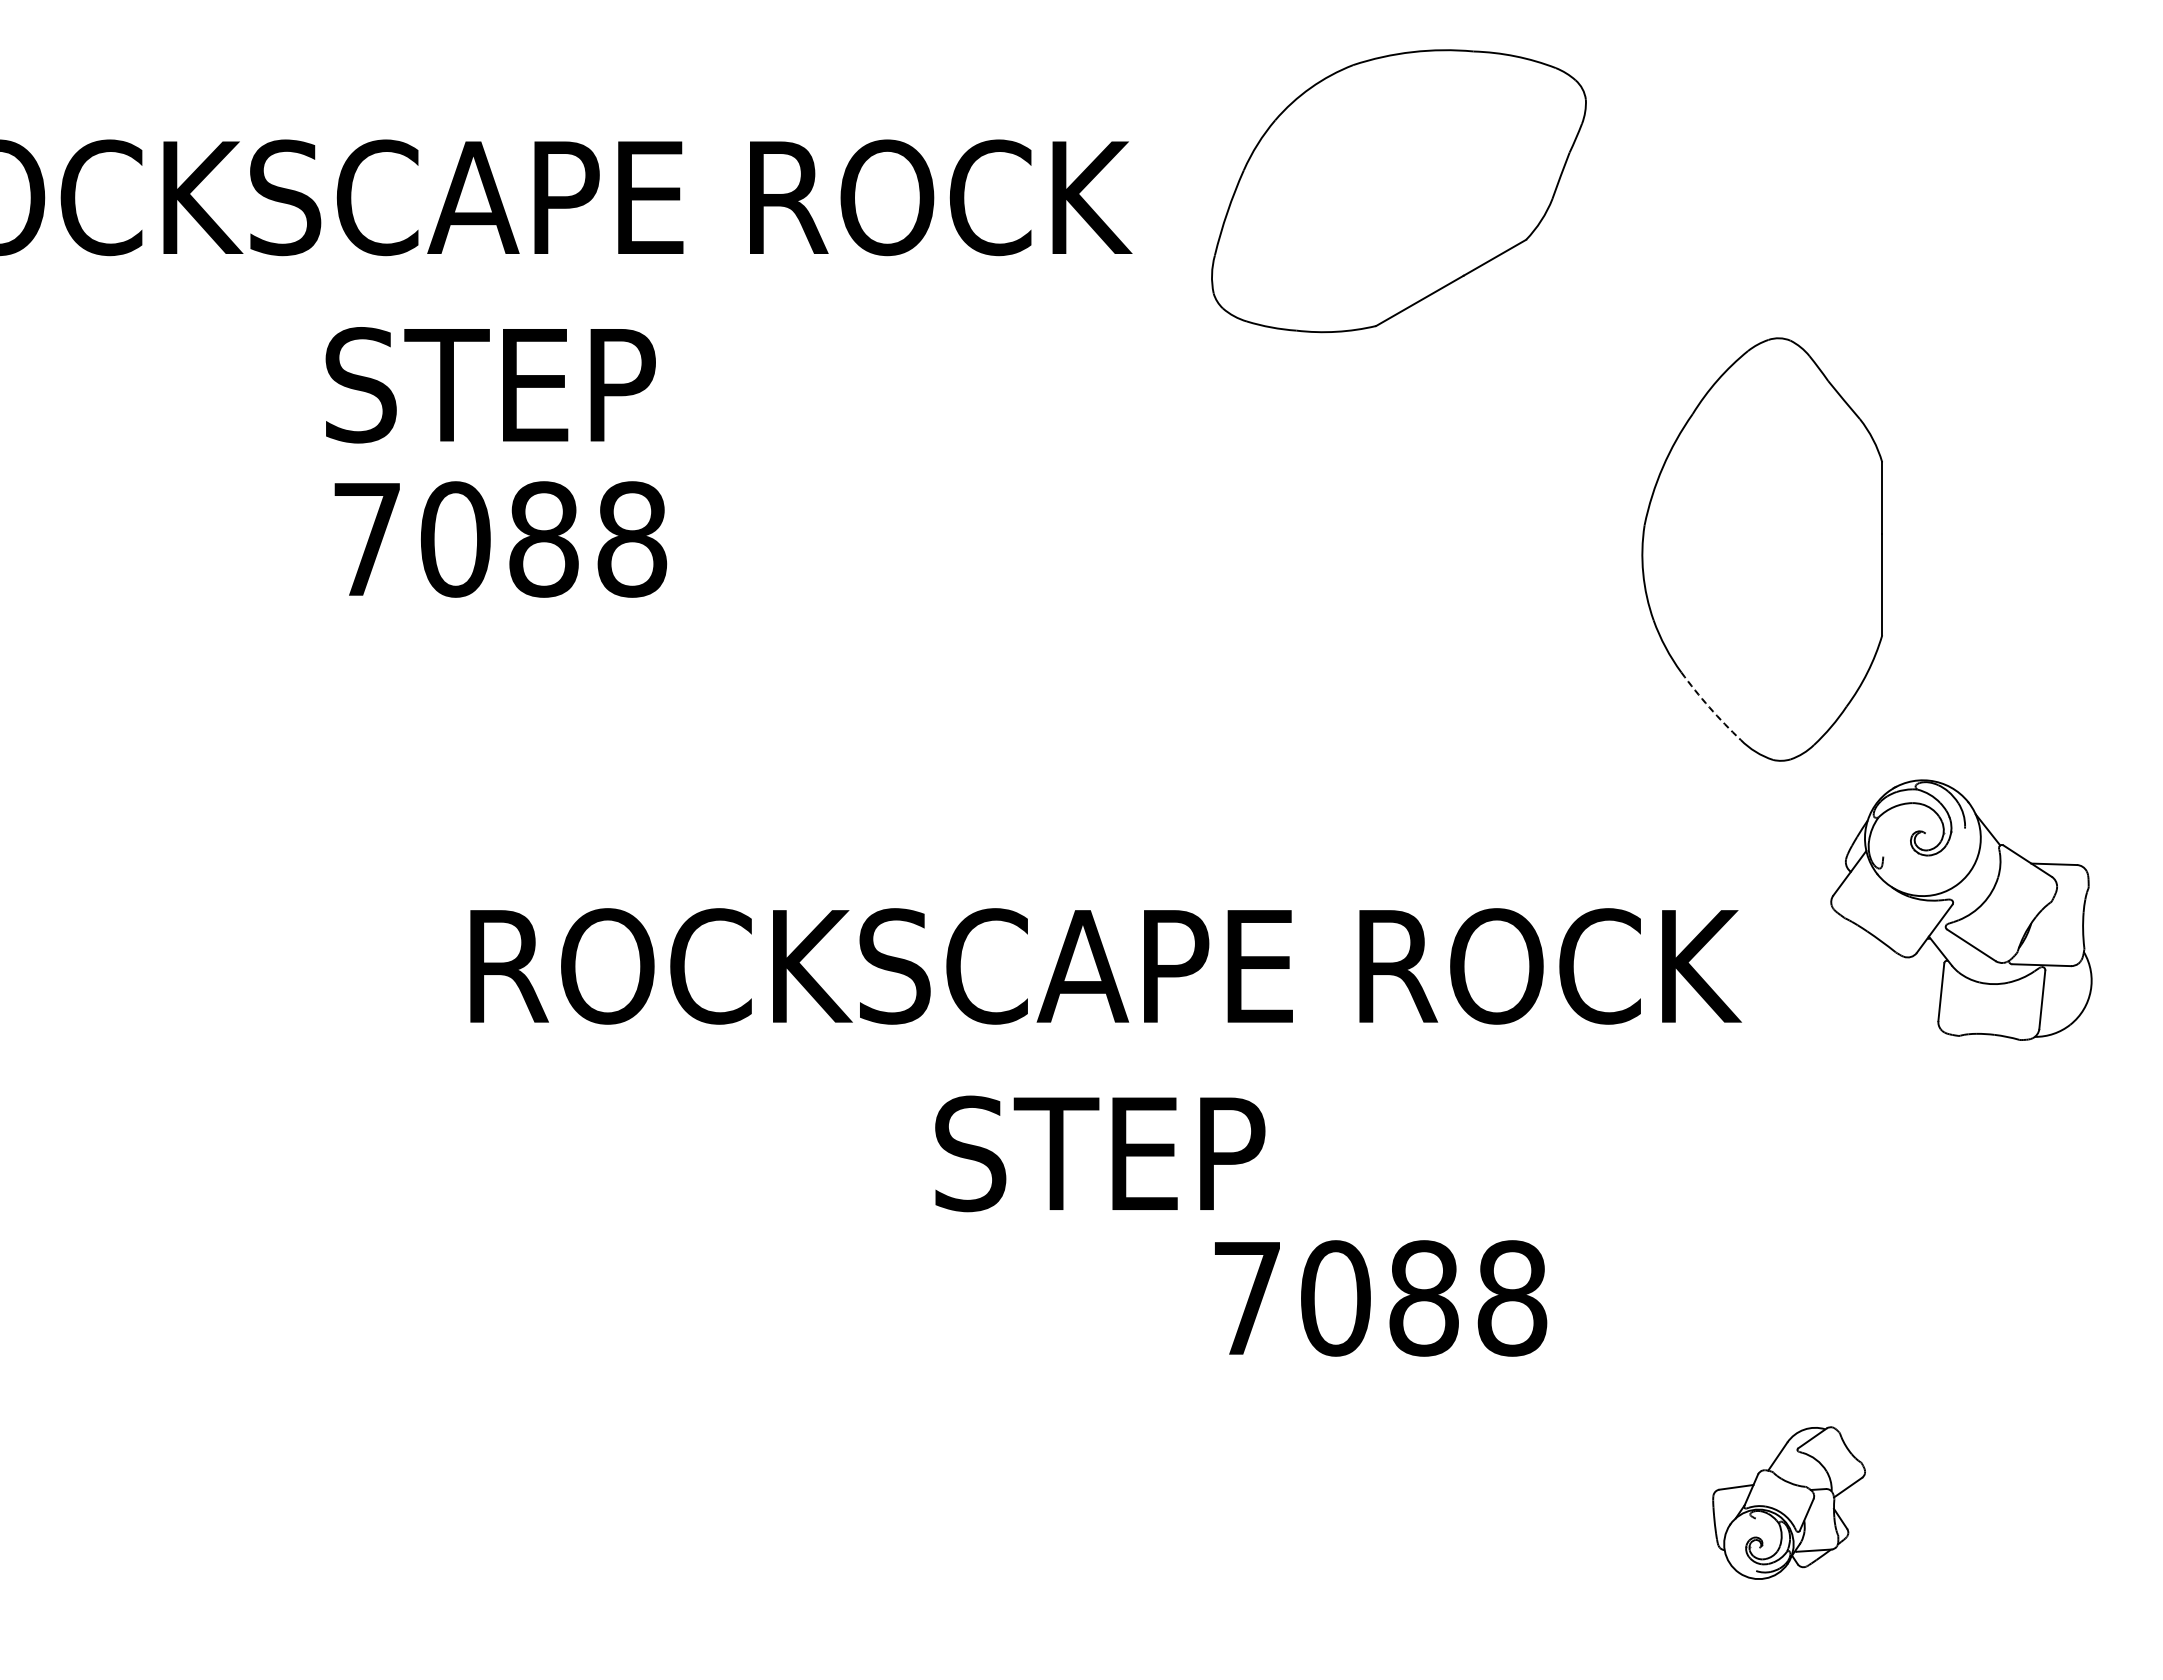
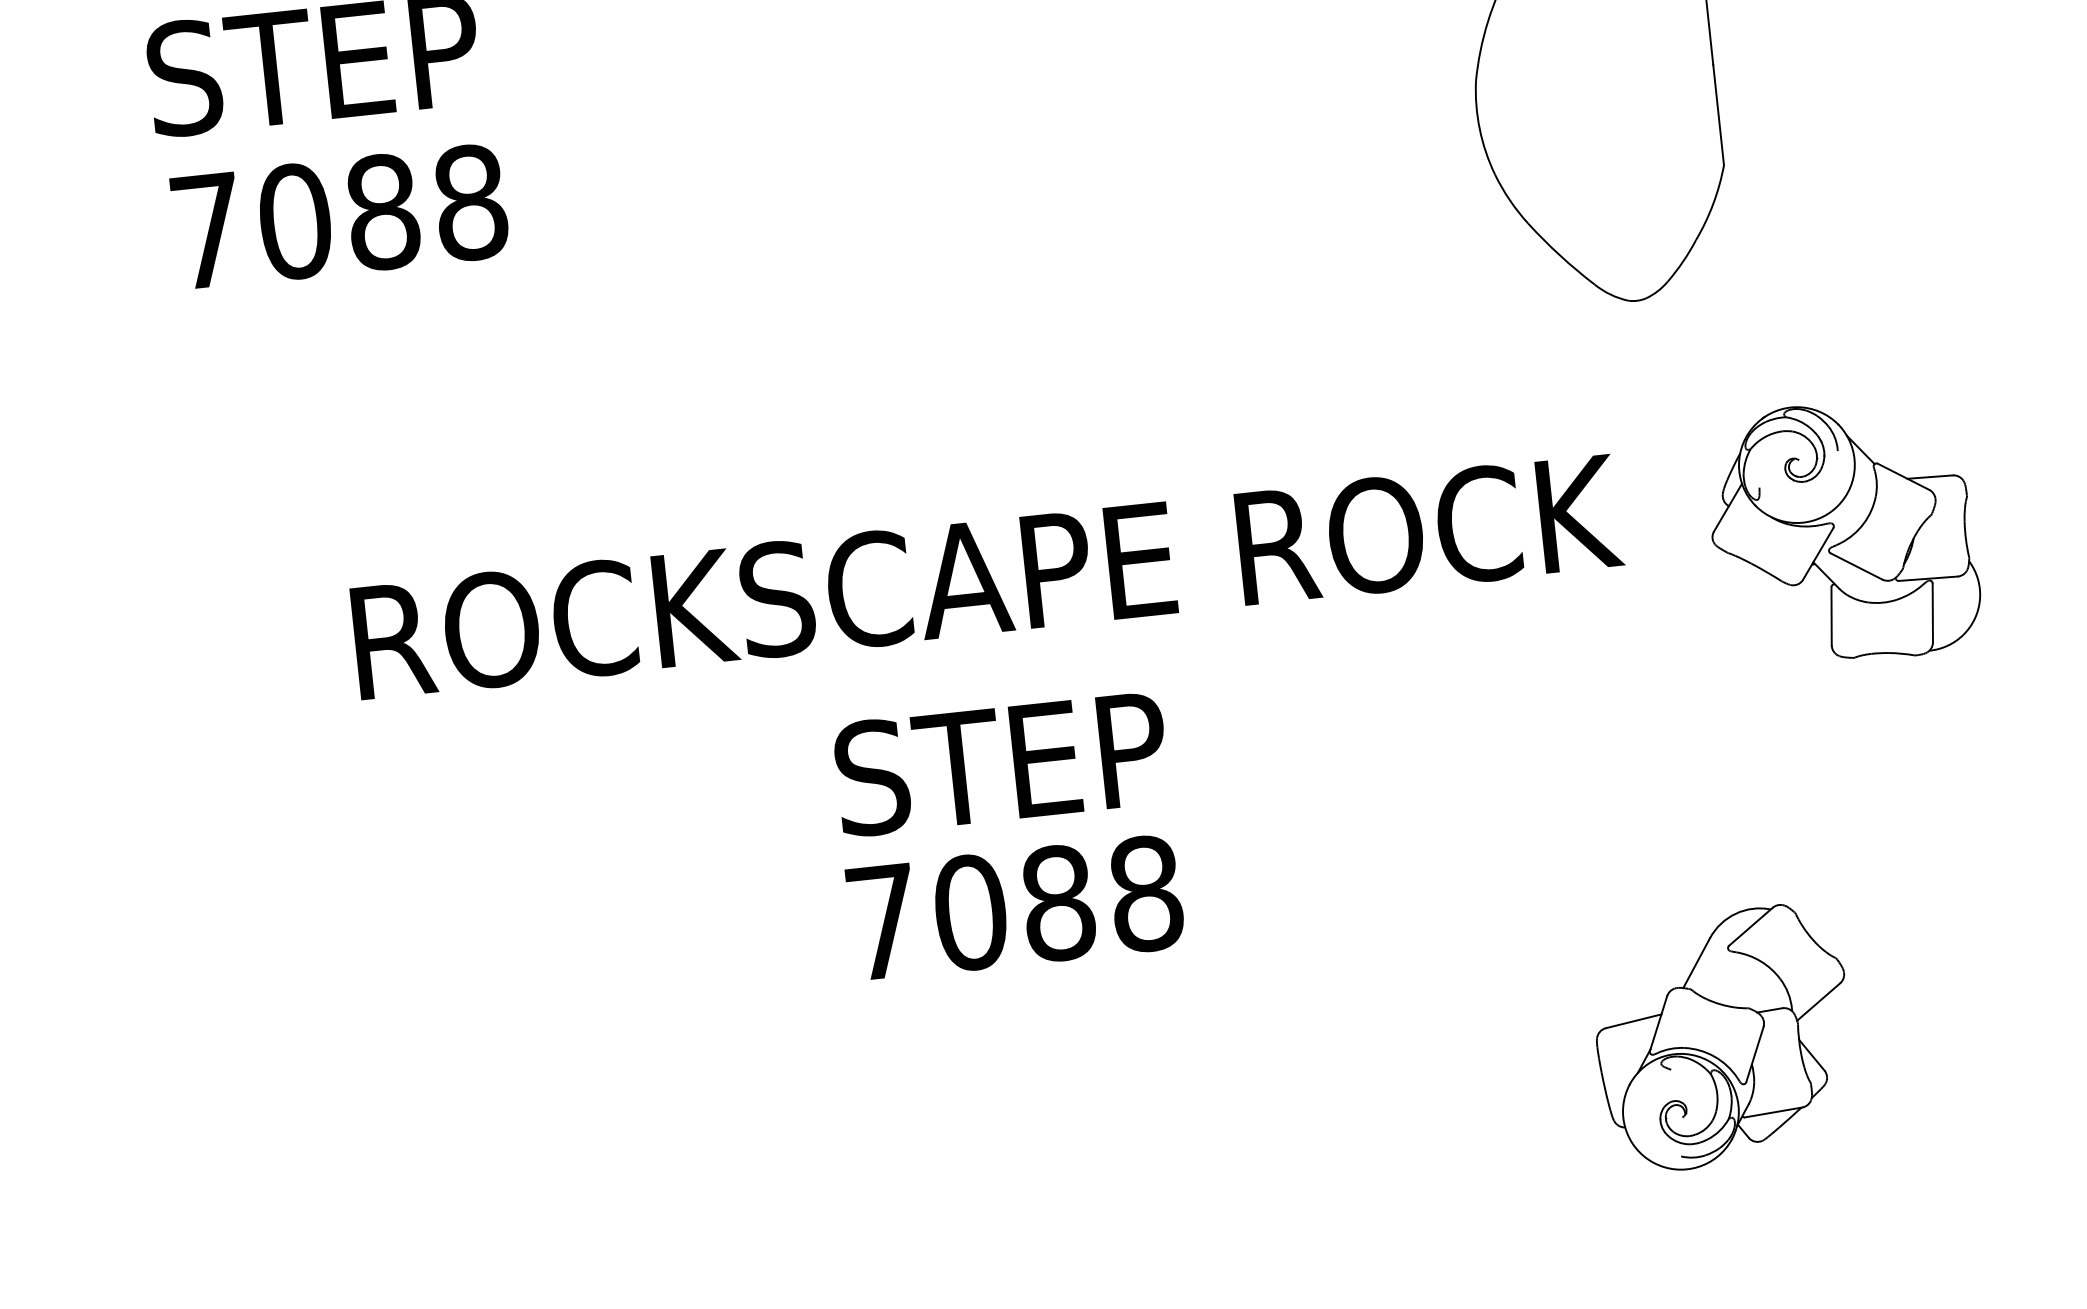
arc: (1709, 707) -> (1559, 255), dashed -> solid
part: (1961, 909) -> (1842, 531), moved
text: (1381, 1298) -> (1016, 907), moved
part: (1788, 1502) -> (1722, 1037), size x1.67

